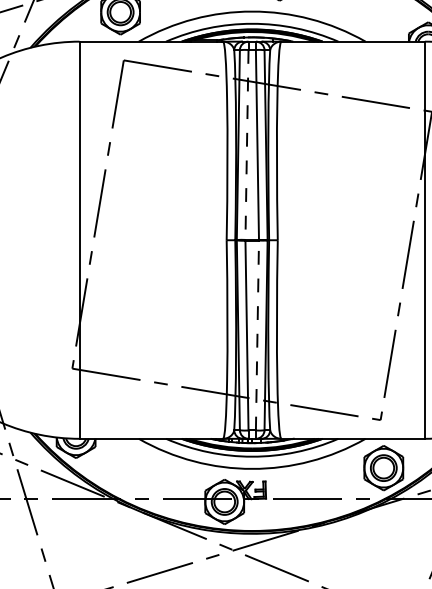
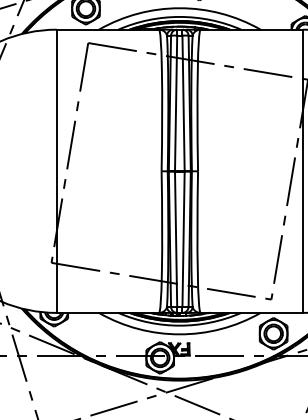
line: (247, 145) -> (176, 103), dashed -> solid
line: (257, 335) -> (183, 239), dashed -> solid

